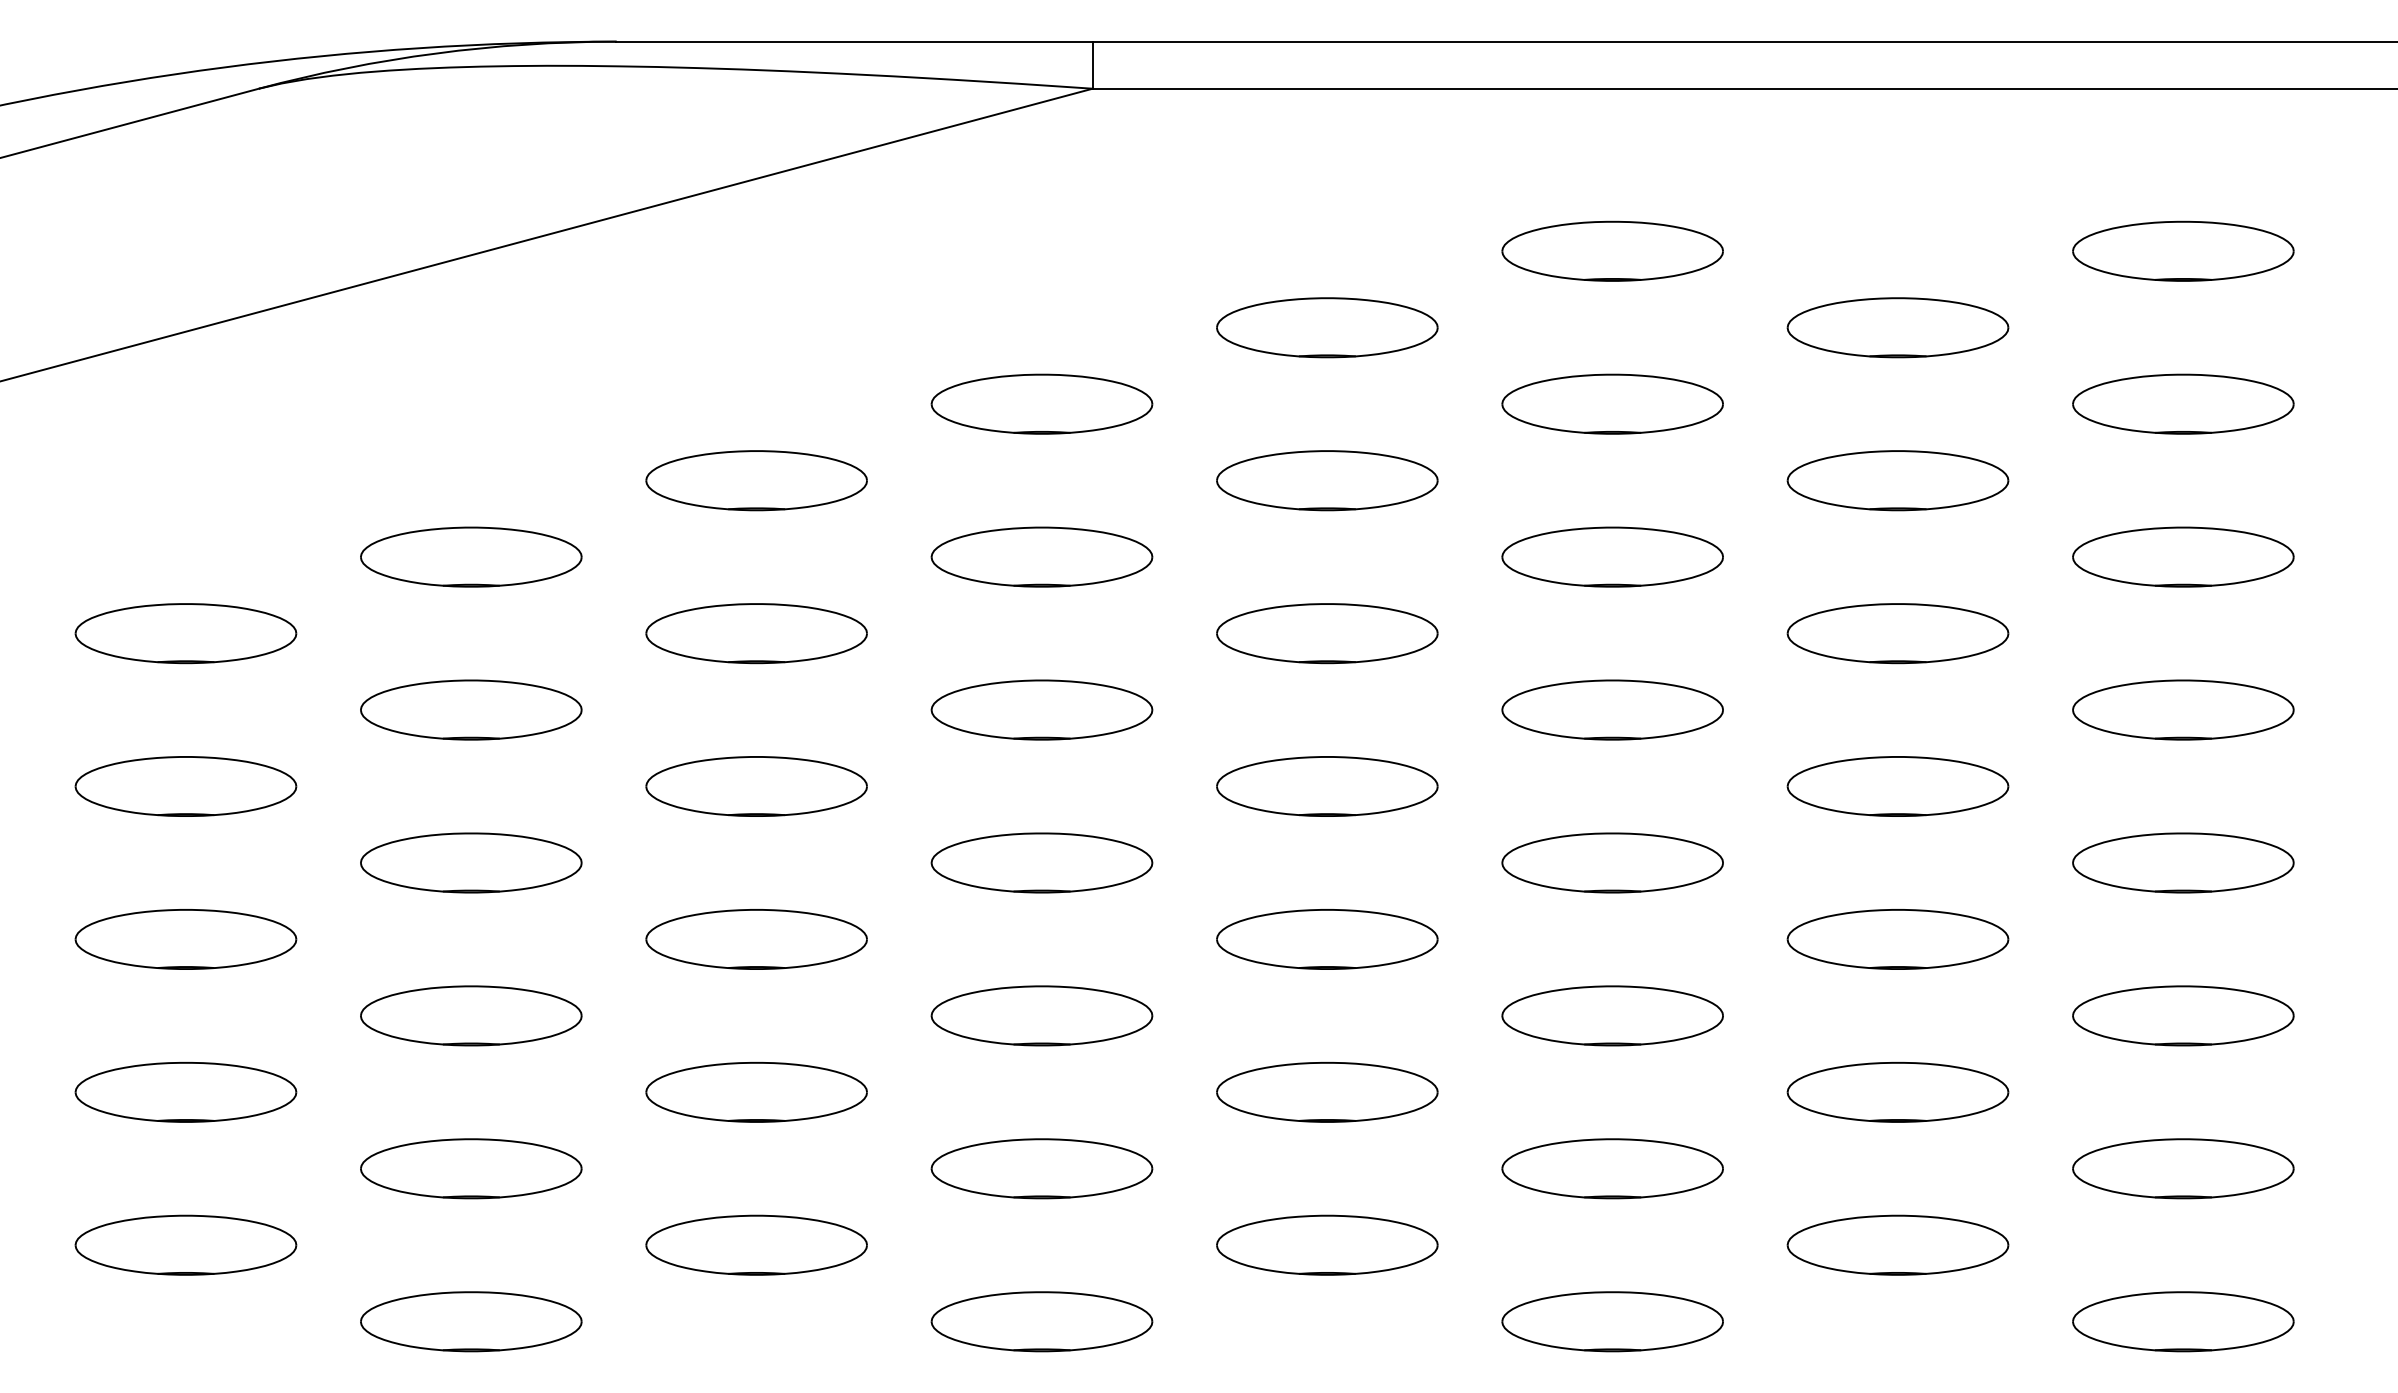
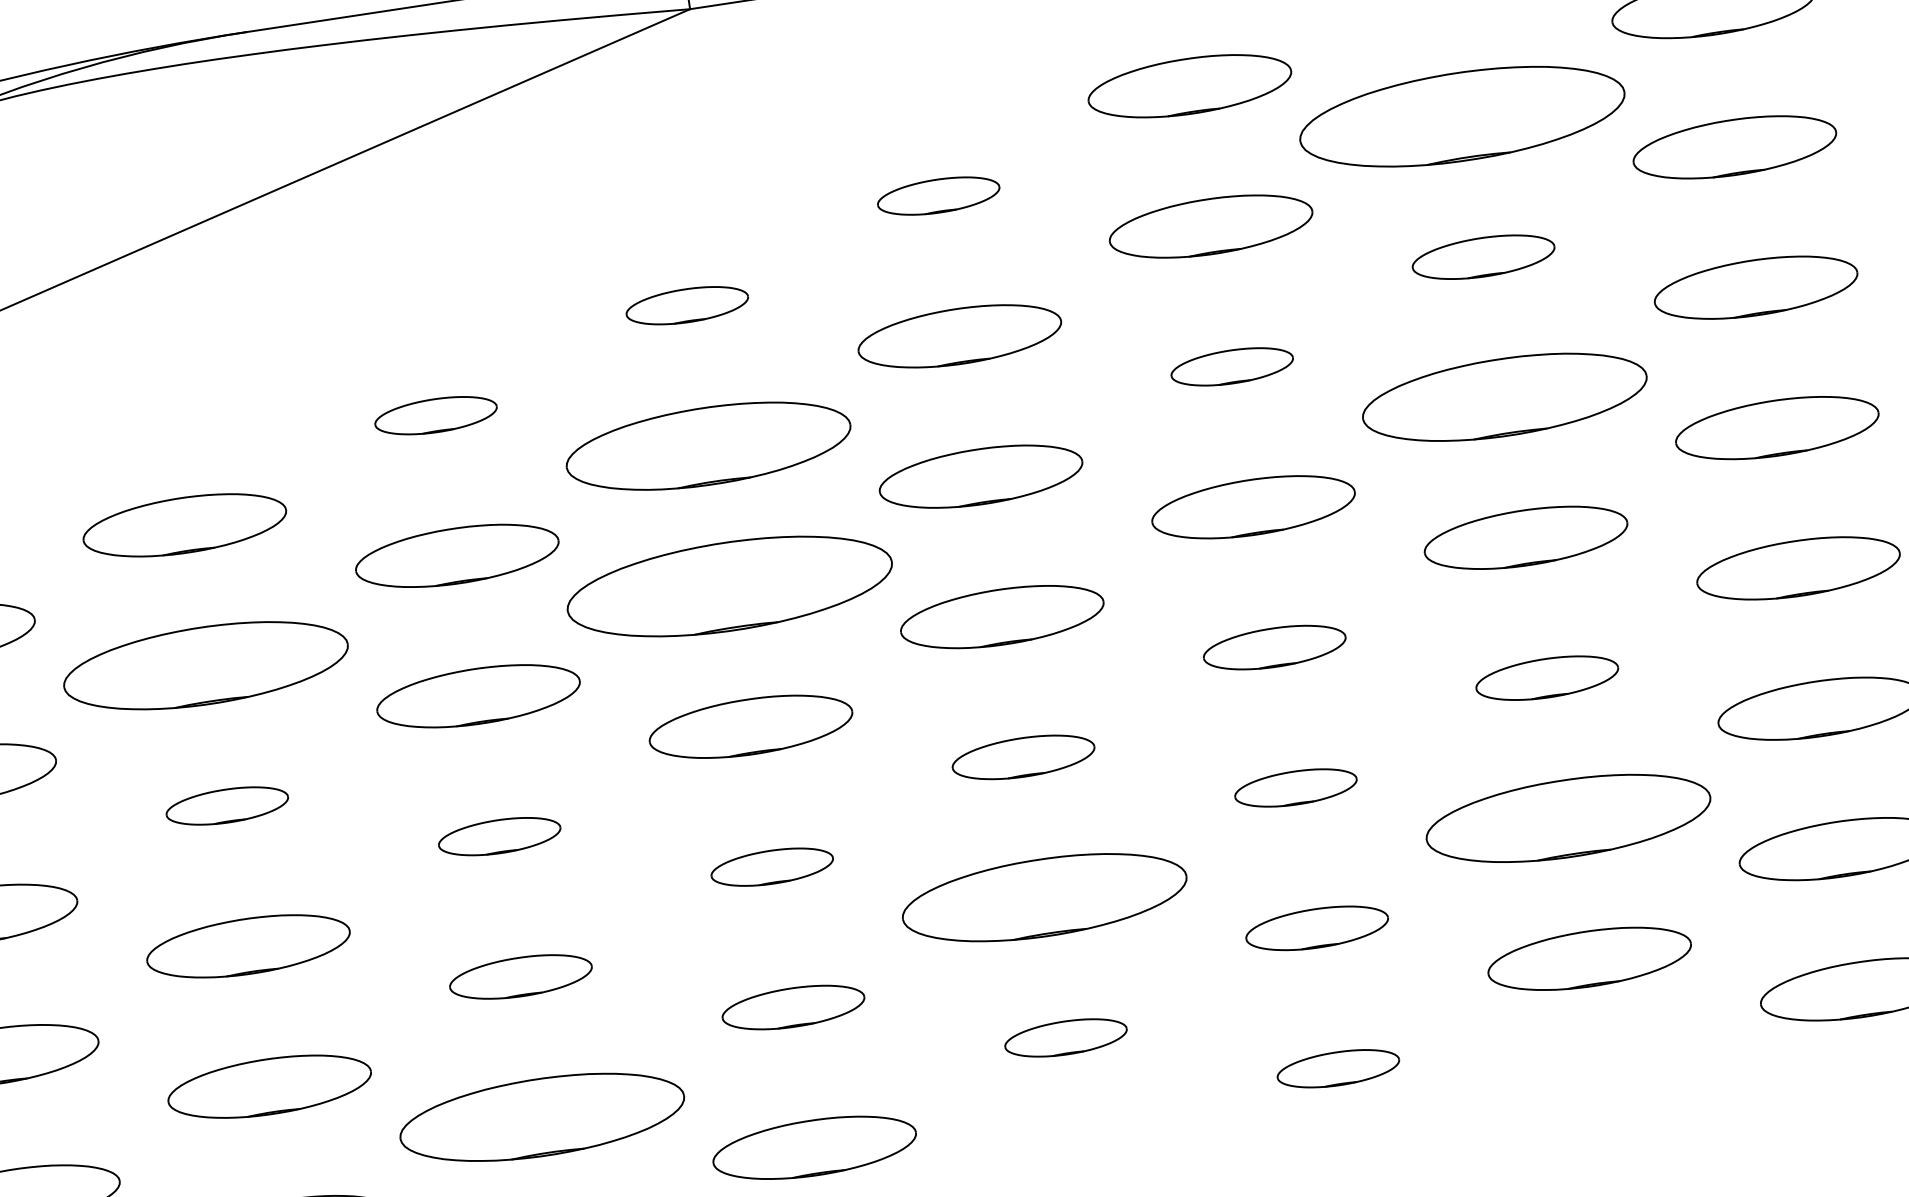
part: (1327, 327) -> (938, 195), size x0.6
part: (1897, 327) -> (1461, 116), size x1.6
part: (1041, 403) -> (686, 305), size x0.6
part: (756, 480) -> (435, 415), size x0.6
part: (1897, 480) -> (1483, 257), size x0.7
part: (1041, 556) -> (708, 445), size x1.4
part: (1612, 556) -> (1232, 366), size x0.6
part: (1897, 633) -> (1504, 397), size x1.4
part: (471, 709) -> (206, 665), size x1.4
part: (1041, 709) -> (729, 586), size x1.6
part: (471, 862) -> (227, 805), size x0.6
part: (1612, 862) -> (1274, 647), size x0.7
part: (756, 939) -> (499, 836), size x0.6
part: (1327, 939) -> (1023, 757), size x0.7
part: (1897, 939) -> (1546, 678), size x0.7
part: (1041, 1015) -> (771, 866), size x0.6
part: (1612, 1015) -> (1295, 787), size x0.6
part: (756, 1092) -> (520, 977), size x0.7
part: (1327, 1092) -> (1044, 897), size x1.4
part: (1897, 1092) -> (1568, 818), size x1.4
part: (1041, 1168) -> (792, 1007), size x0.7
part: (1612, 1168) -> (1317, 928), size x0.7
part: (756, 1244) -> (541, 1116), size x1.4
part: (1327, 1244) -> (1066, 1037), size x0.6
part: (1612, 1321) -> (1338, 1068), size x0.6

